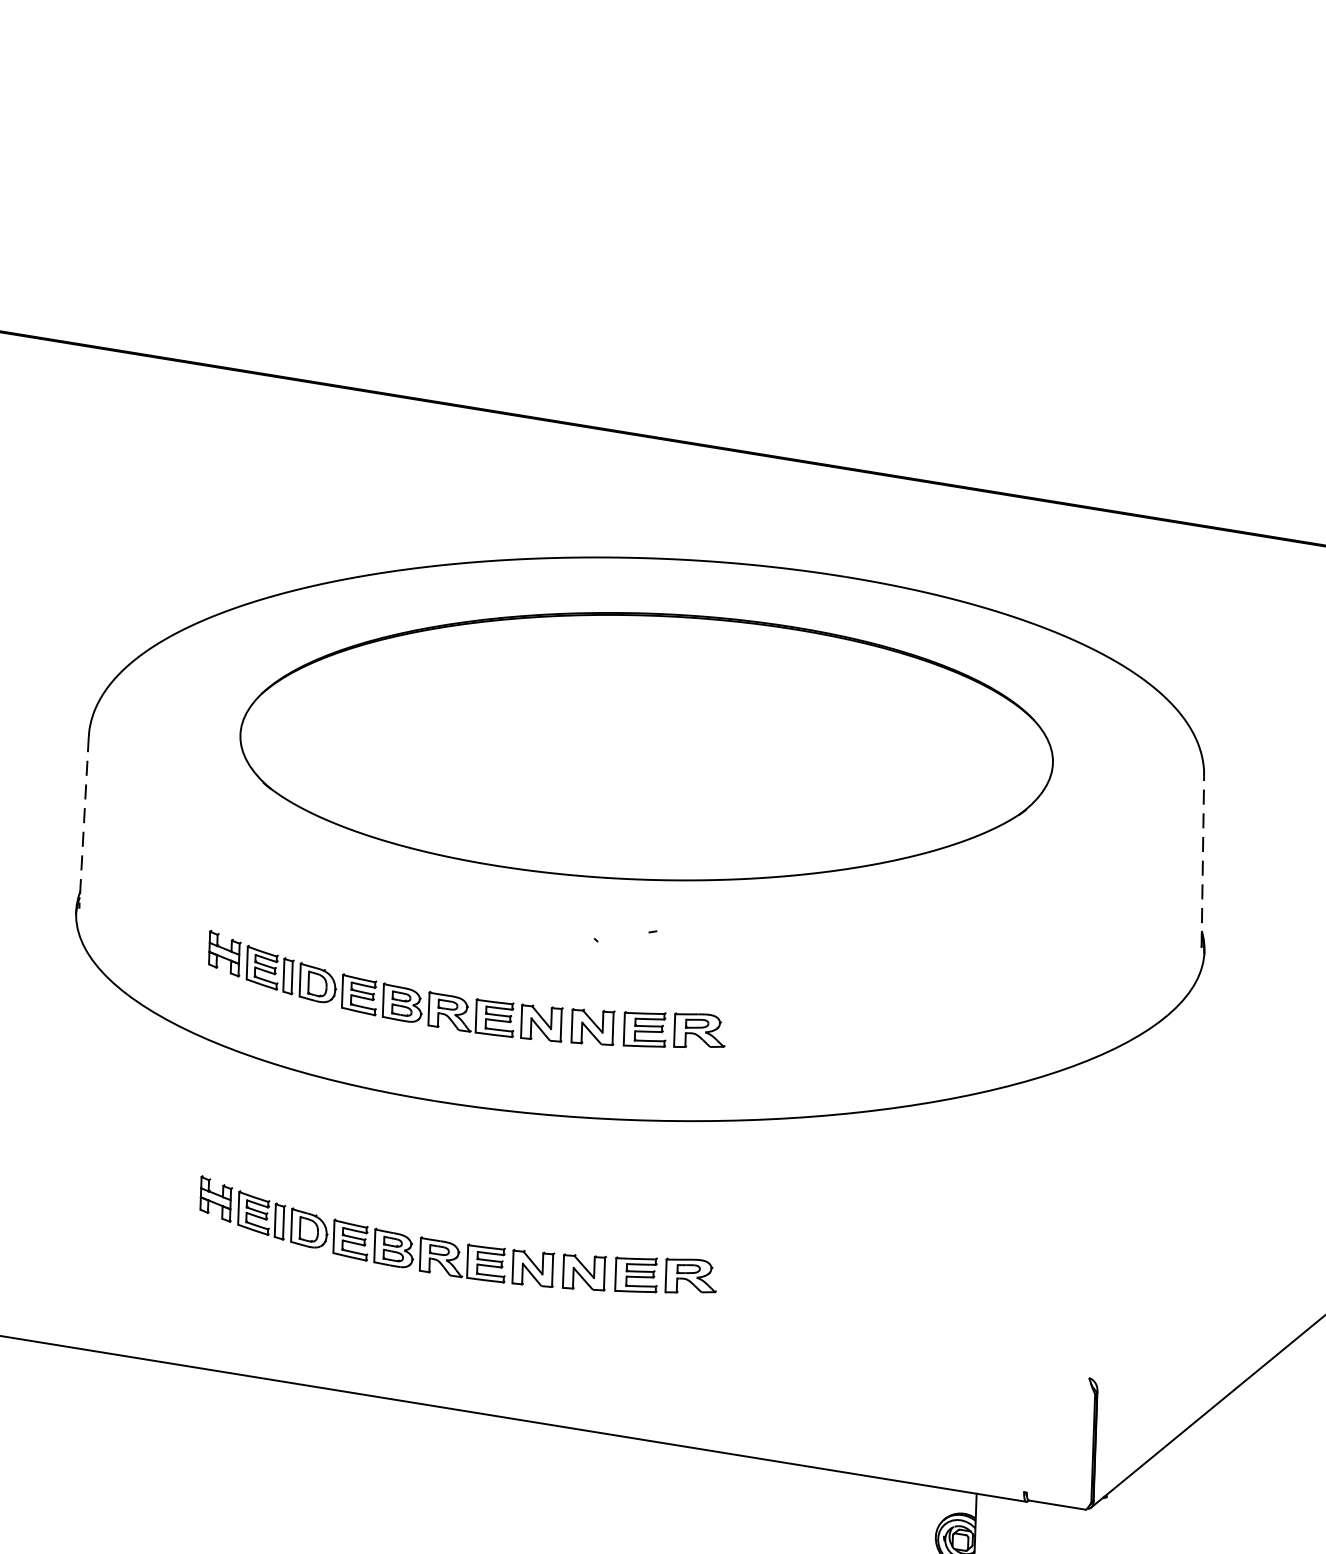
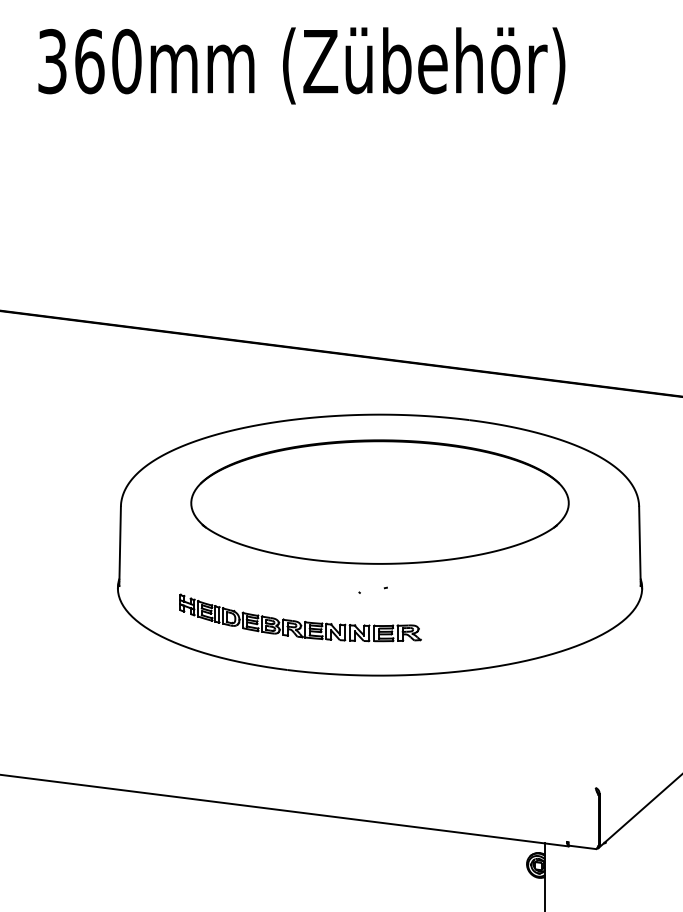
line: (84, 822) -> (120, 546), dashed -> solid
line: (1201, 861) -> (639, 546), dashed -> solid
part: (458, 1234) -> (300, 731), removed

